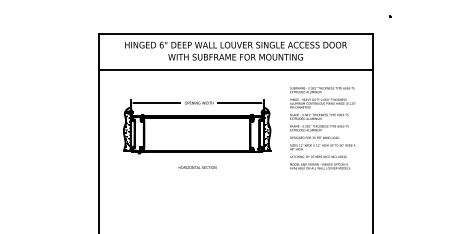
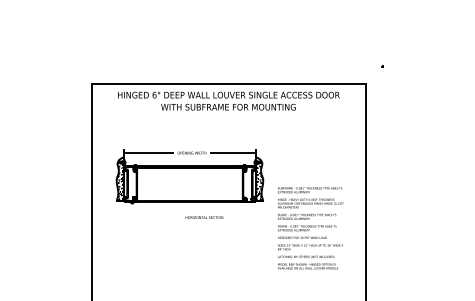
line: (235, 70) -> (228, 120), removed
text: (322, 128) -> (310, 228), moved
text: (197, 167) -> (204, 217), moved

